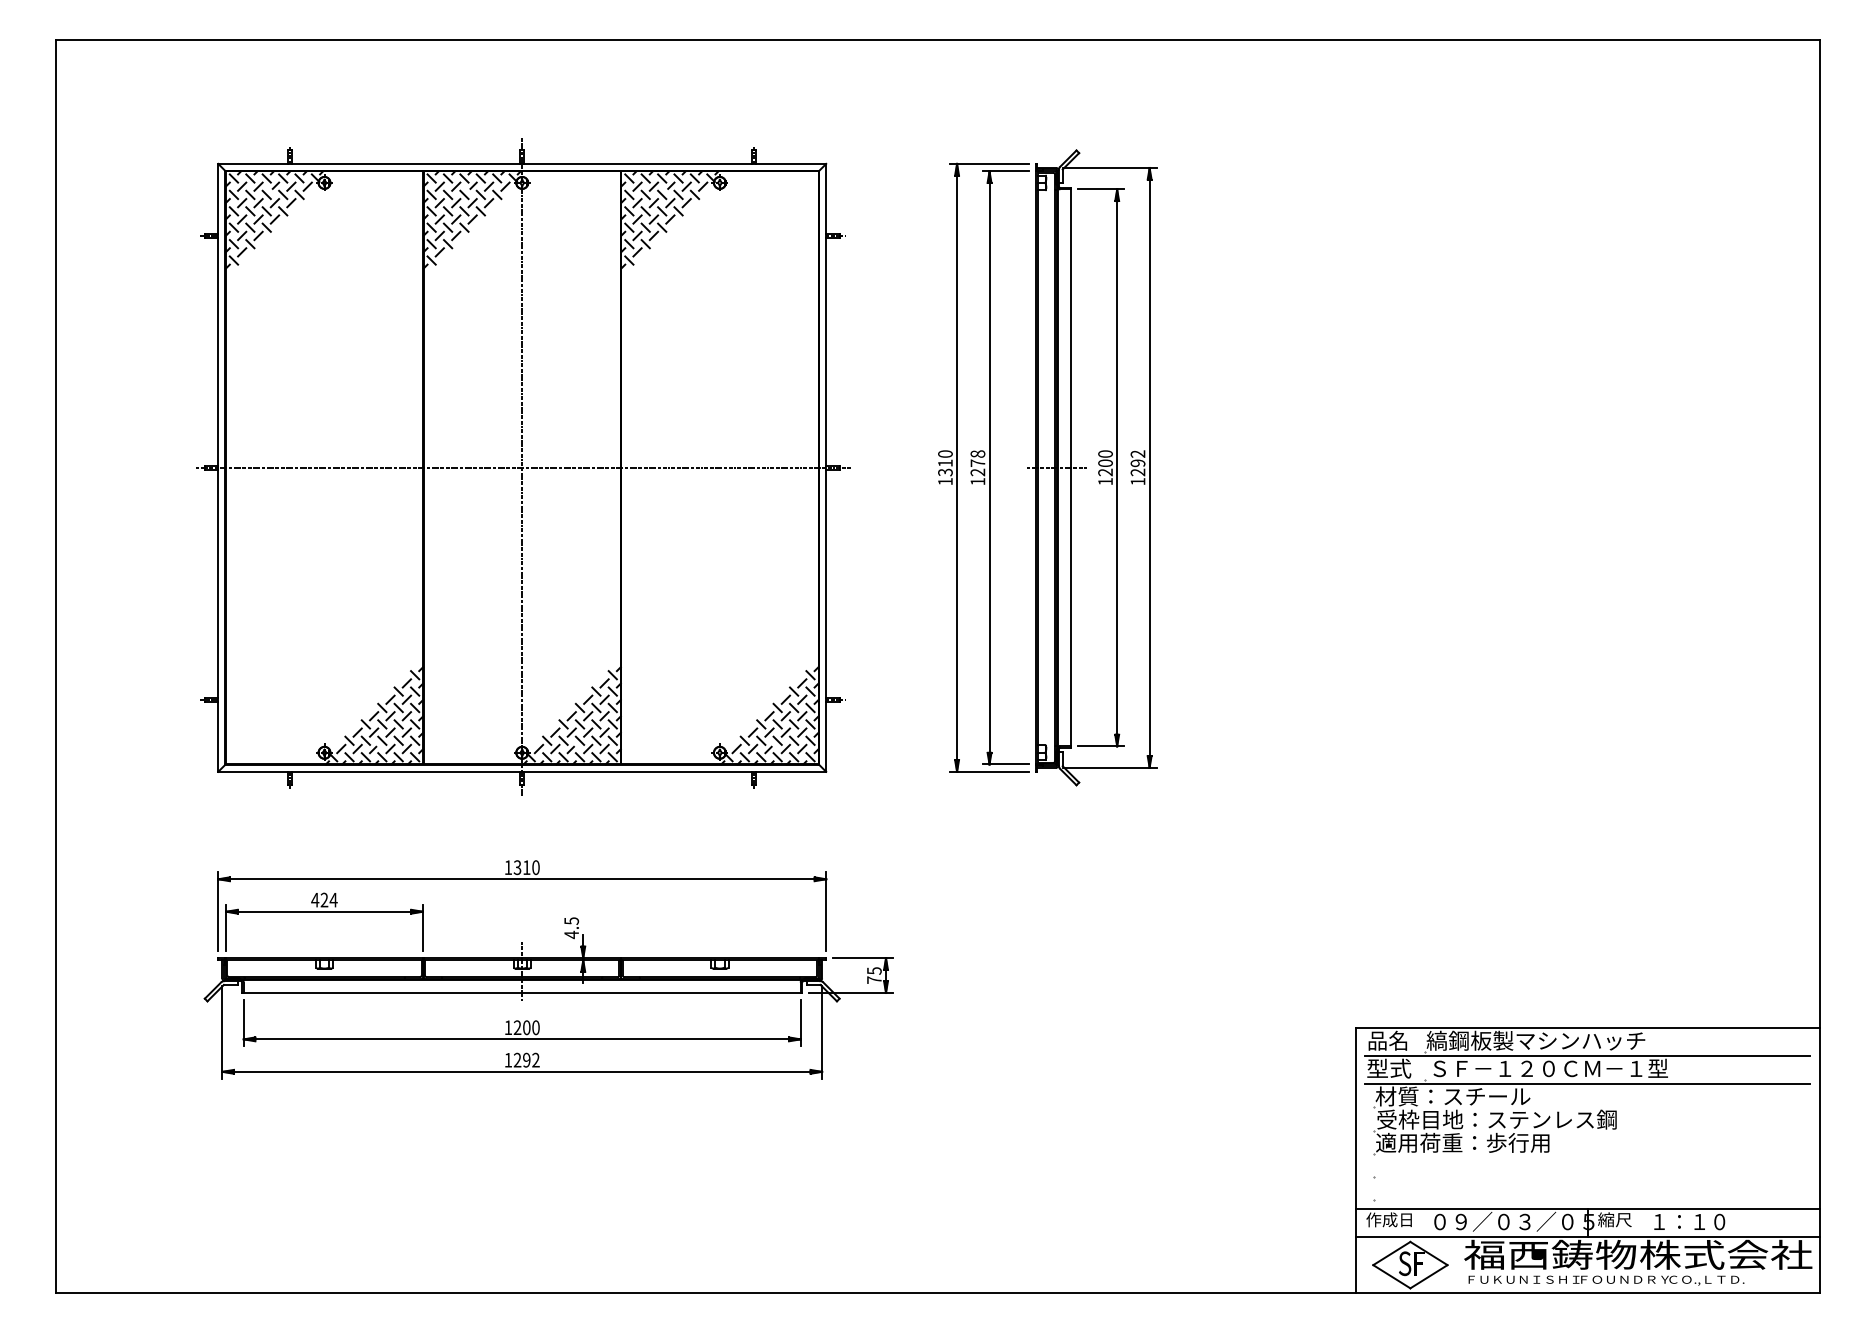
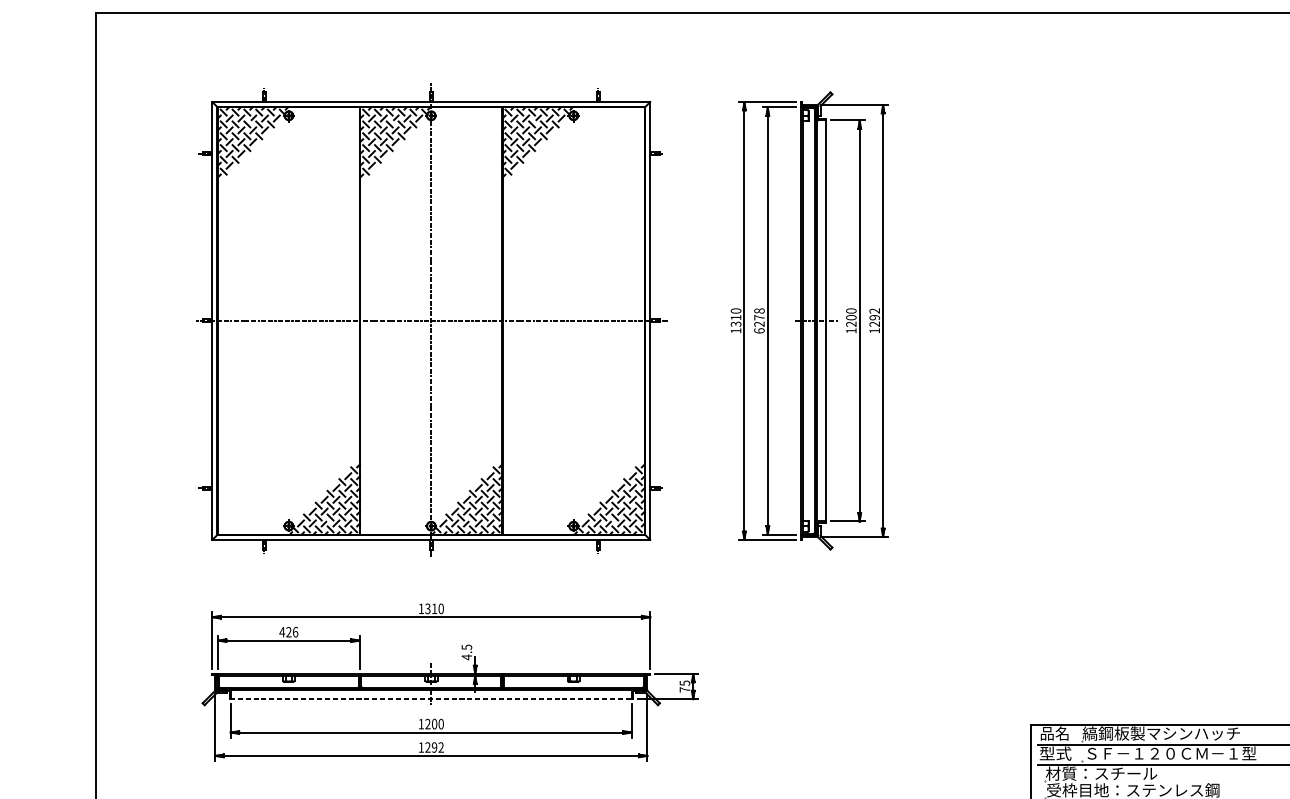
text: (977, 481) -> (759, 330), 1278 -> 6278
text: (333, 899) -> (295, 631), 424 -> 426
line: (522, 992) -> (431, 698), solid -> dashed

